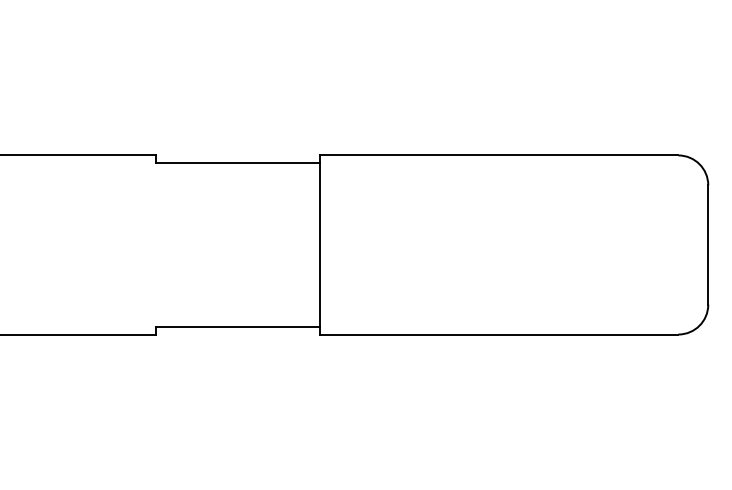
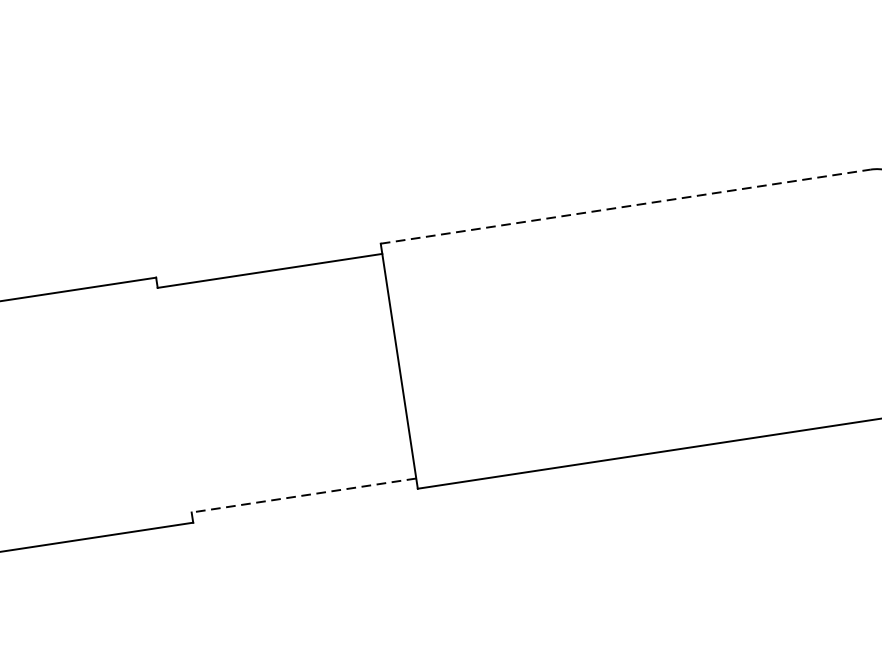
line: (499, 155) -> (625, 206), solid -> dashed
line: (237, 327) -> (303, 496), solid -> dashed

